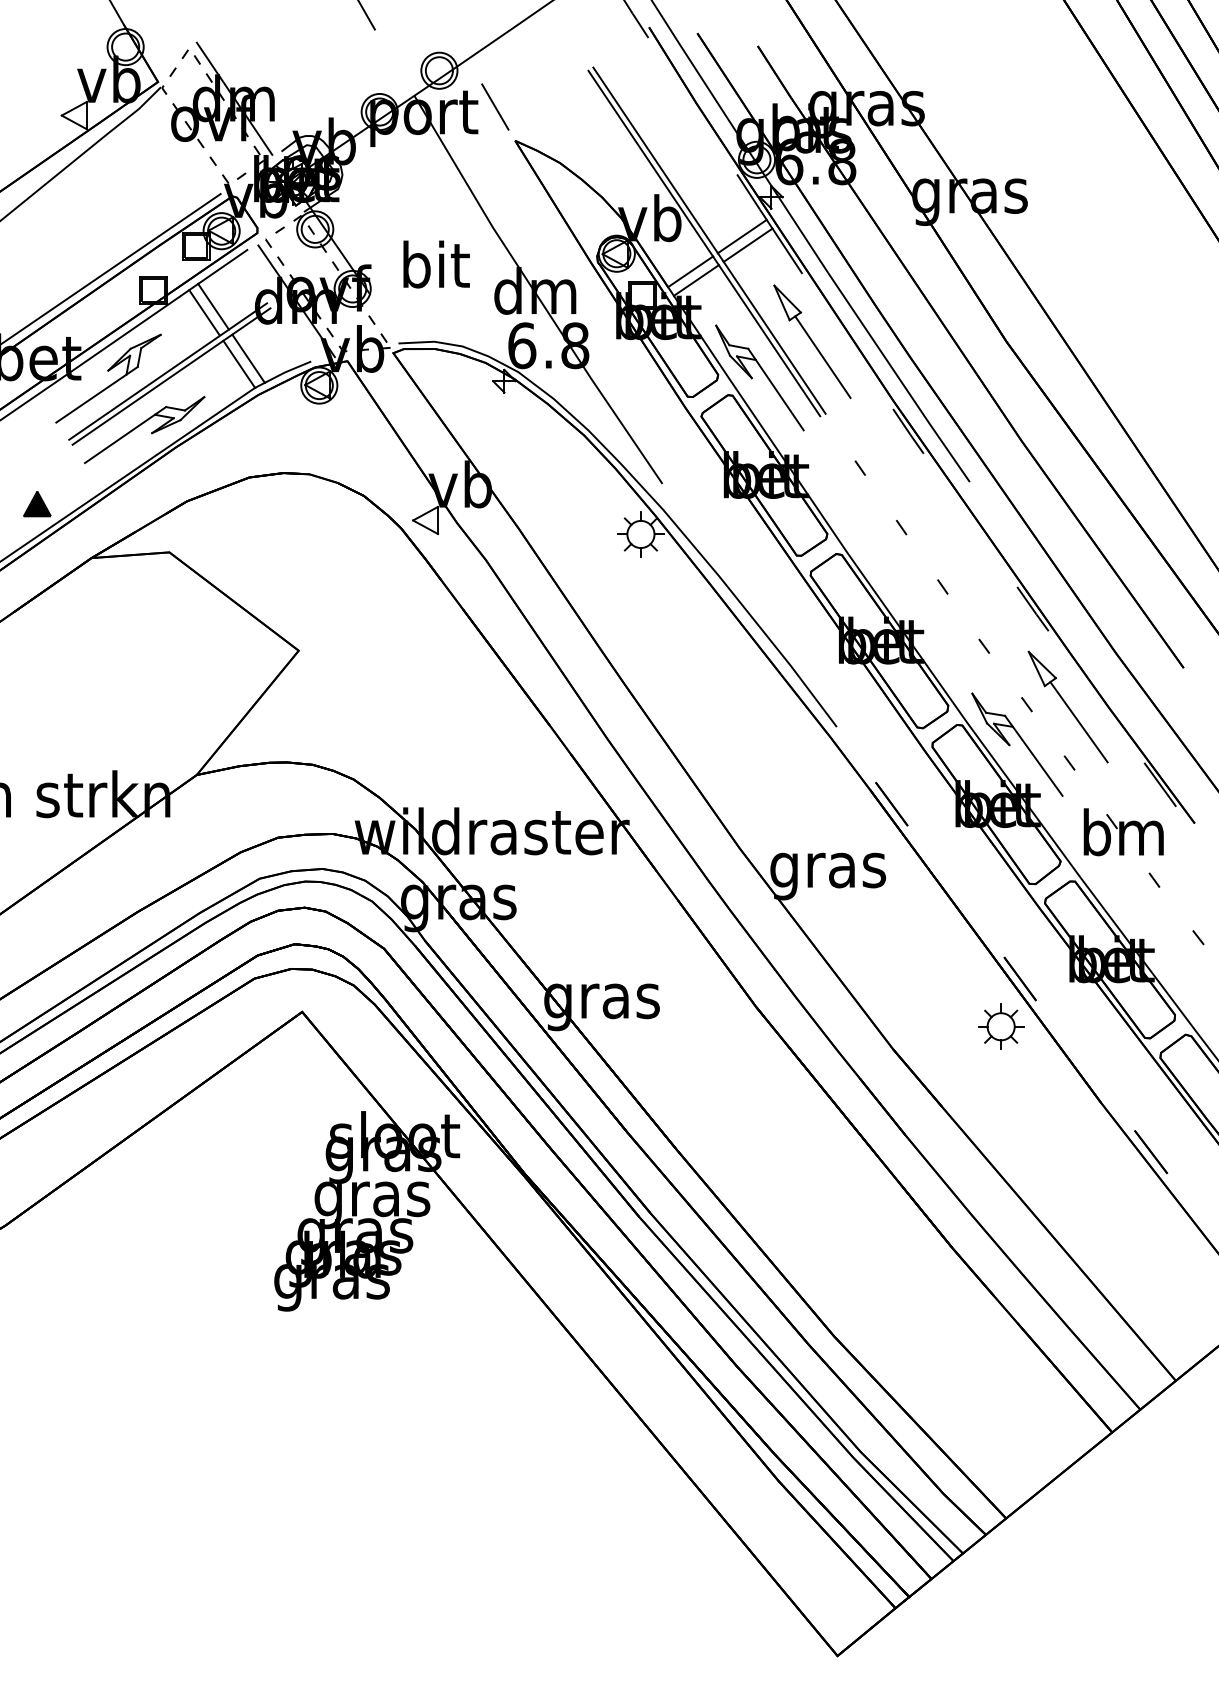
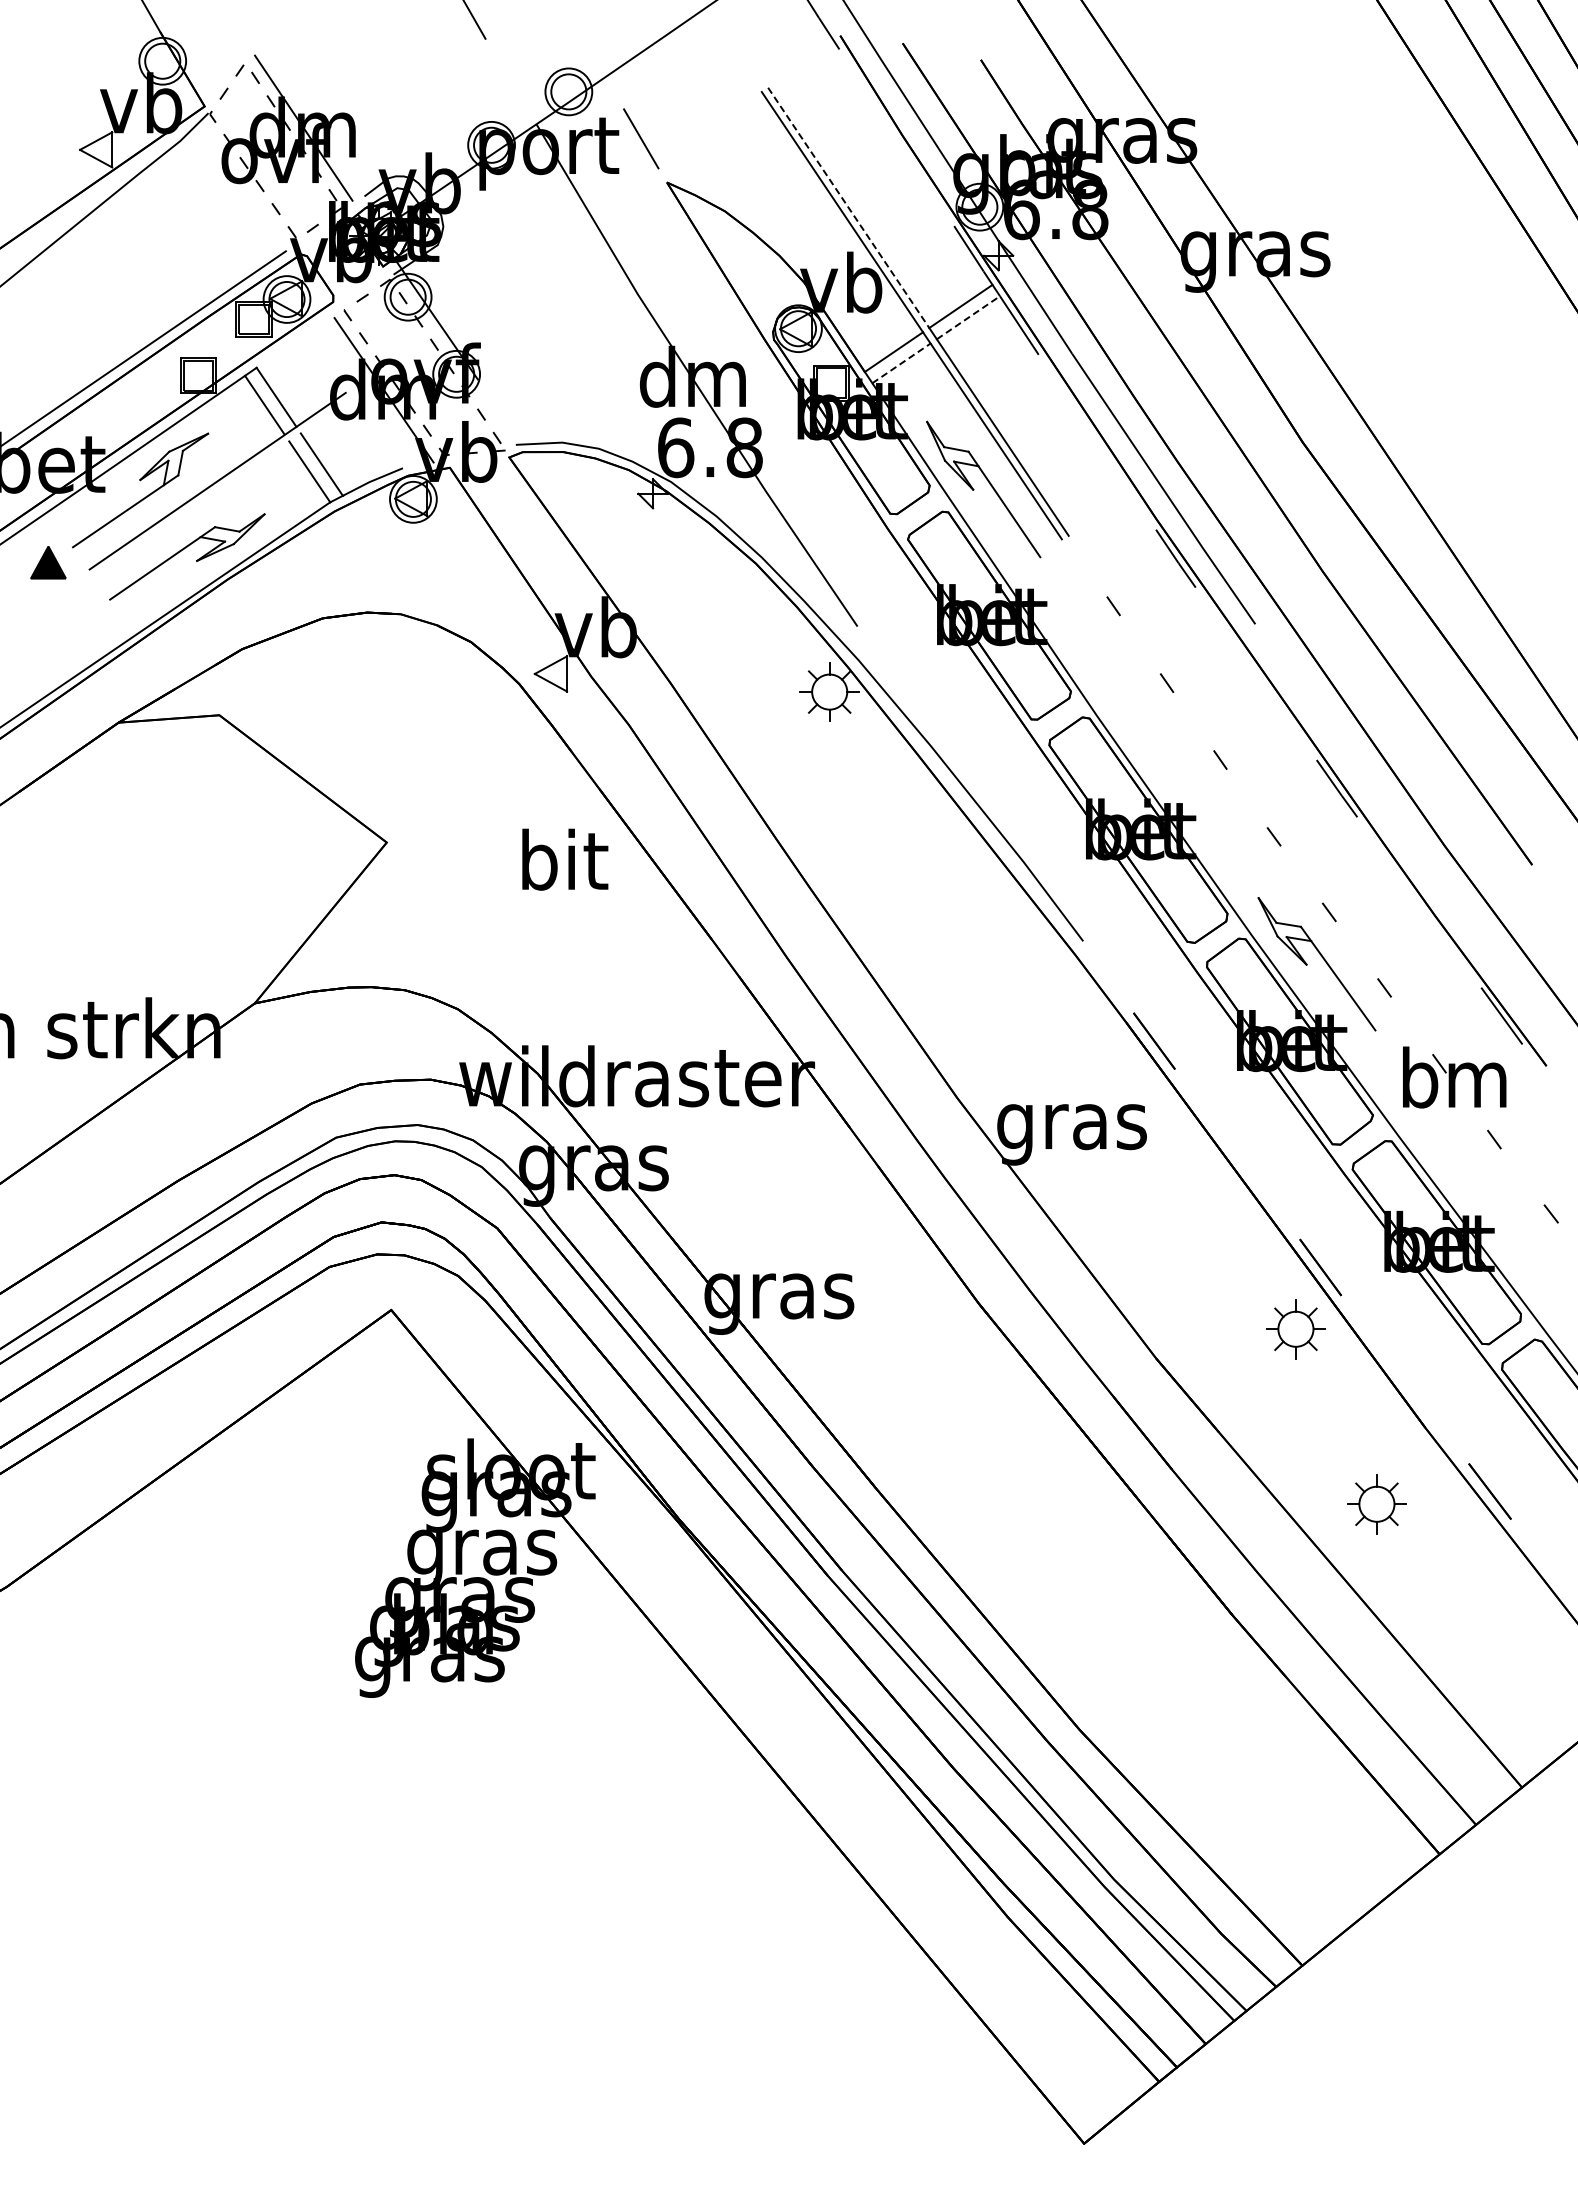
line: (655, 160) -> (848, 207), solid -> dashed
line: (748, 245) -> (968, 317), solid -> dashed
text: (436, 264) -> (565, 859), moved
line: (222, 266) -> (288, 345), removed
line: (696, 280) -> (901, 363), solid -> dashed
part: (812, 341) -> (1051, 442), removed
line: (171, 376) -> (222, 487), removed
part: (37, 503) -> (48, 562), moved
part: (1068, 707) -> (1382, 915), removed
part: (1063, 1162) -> (1376, 1504), added

